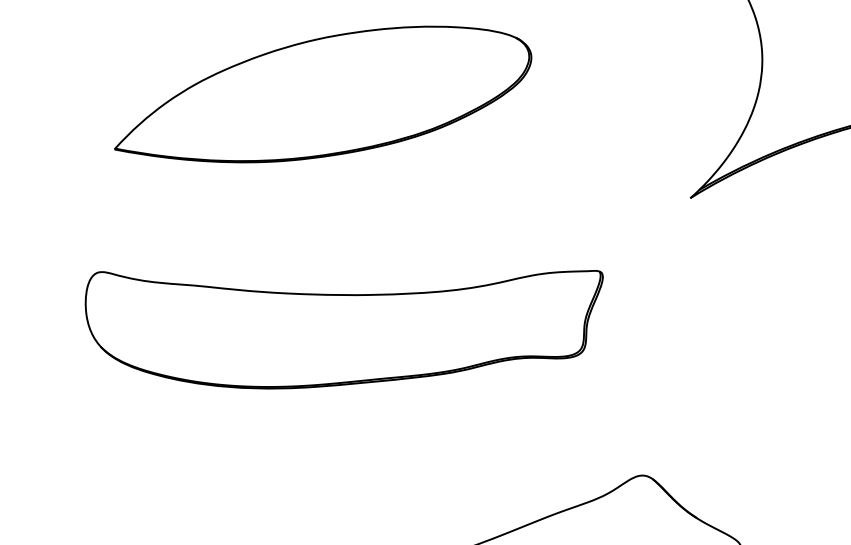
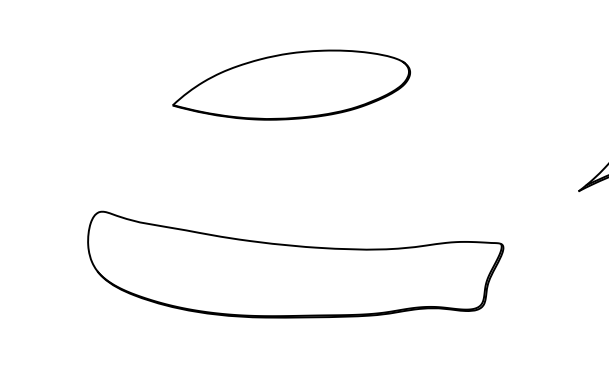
part: (323, 94) -> (292, 84), size x0.7

